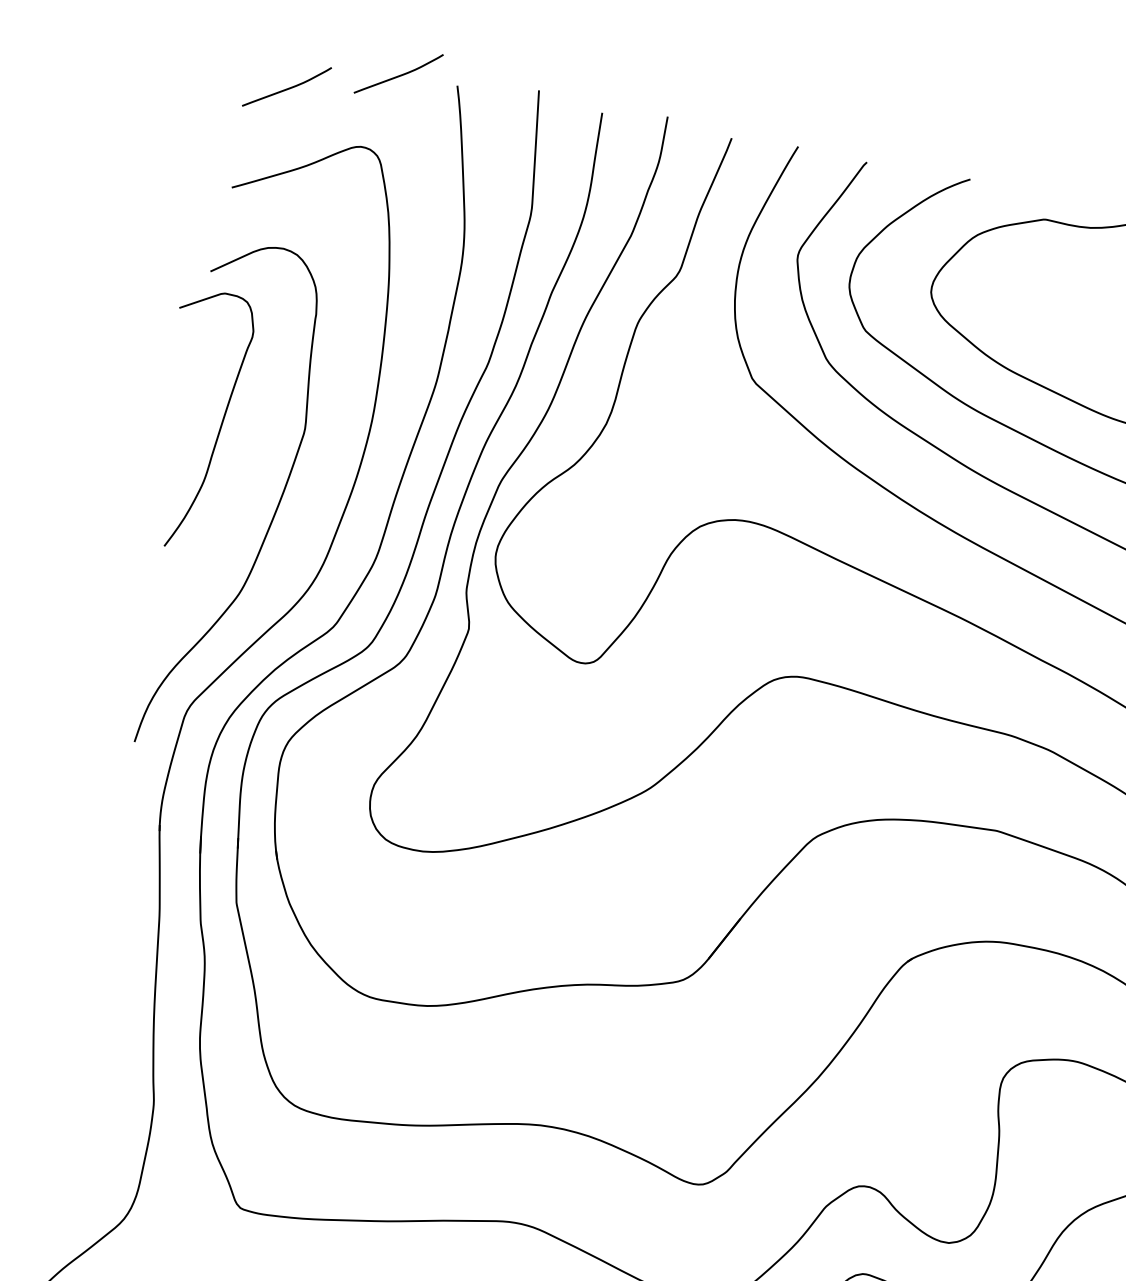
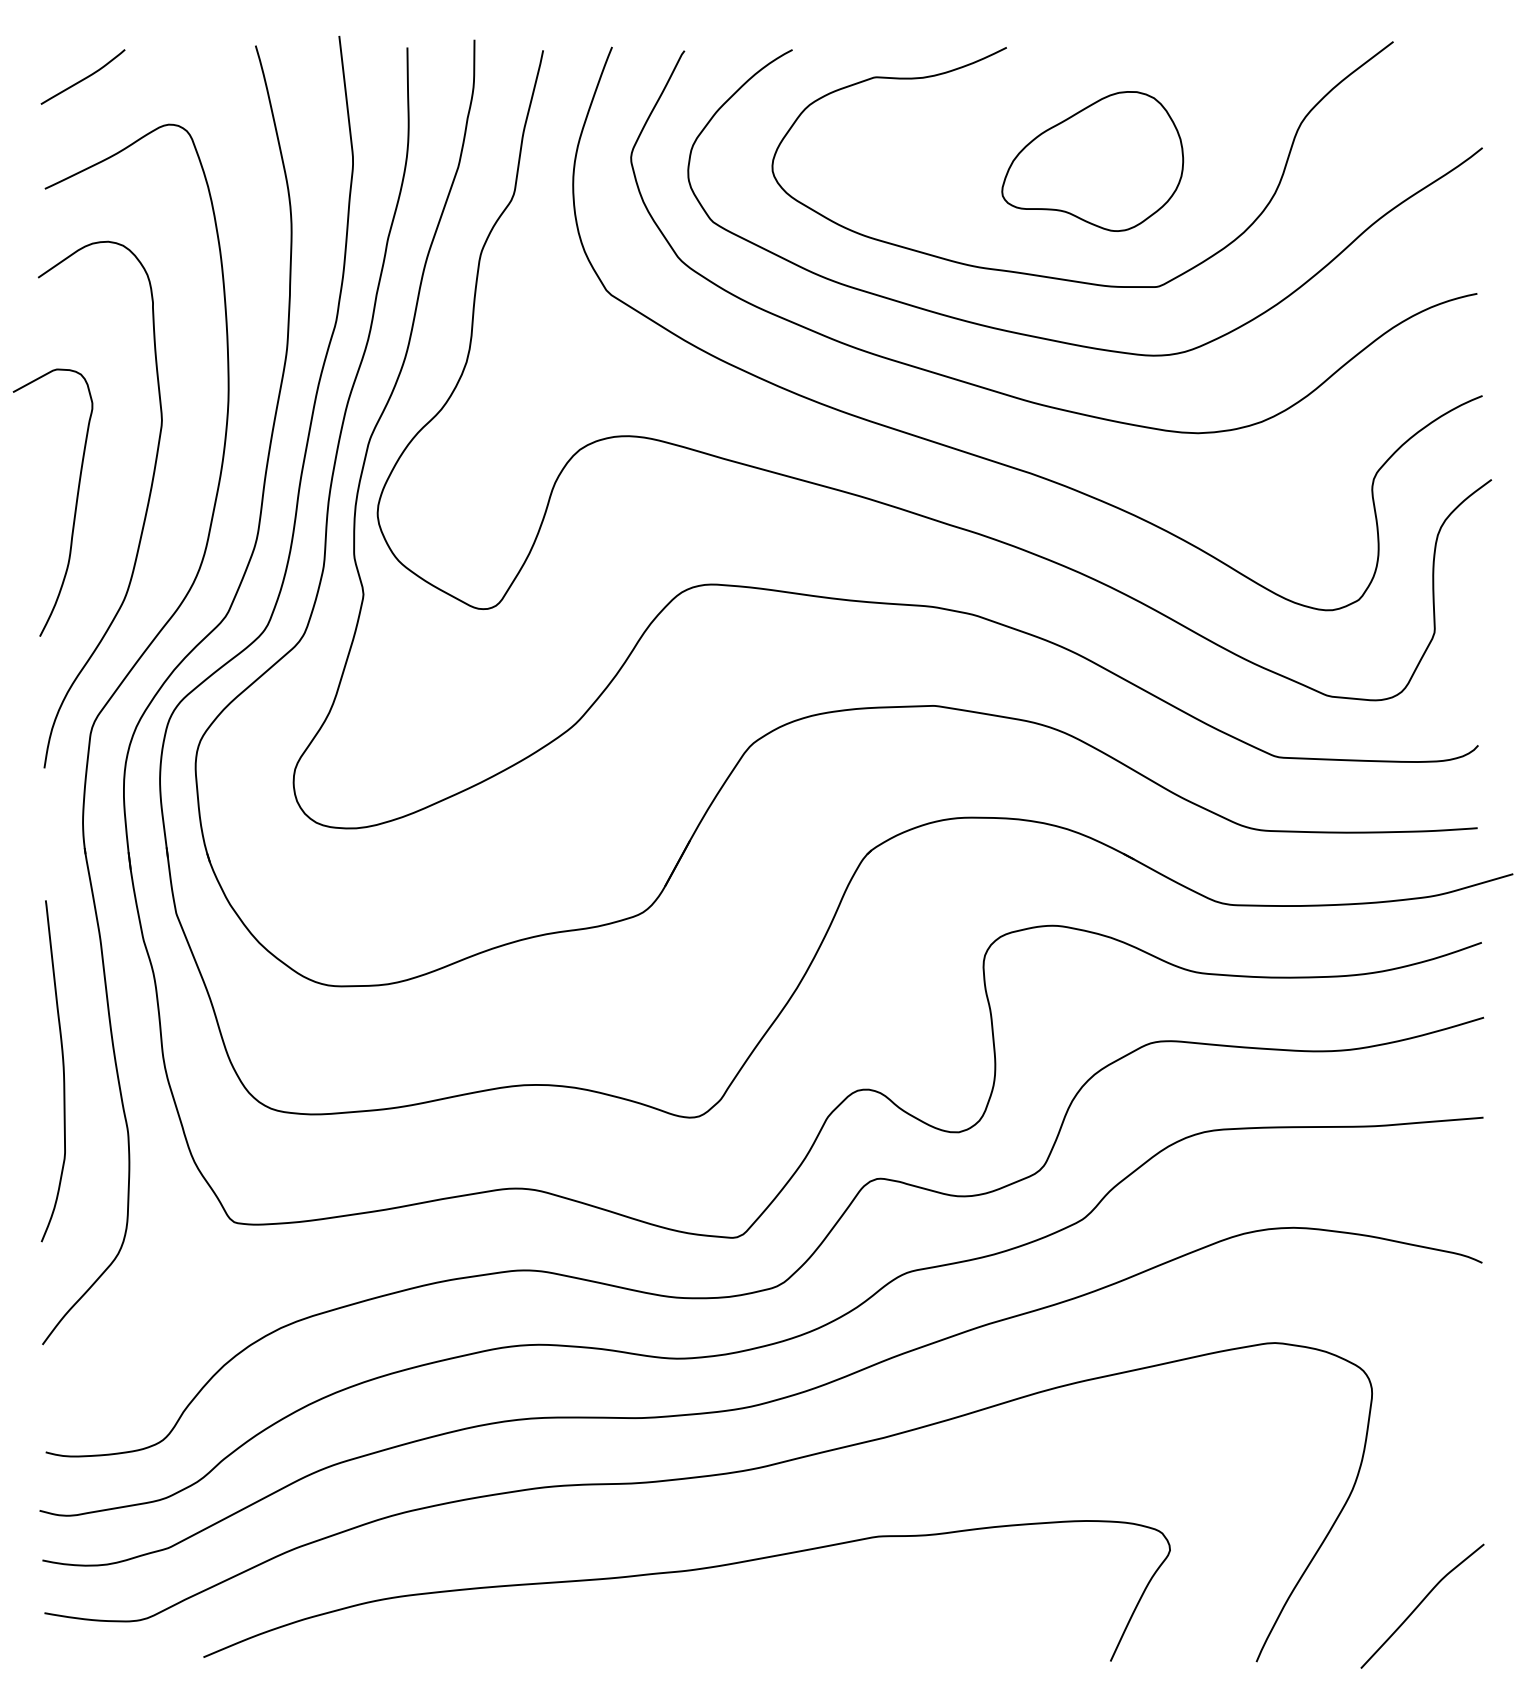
curve: (399, 74) -> (195, 44), removed
curve: (220, 423) -> (75, 502), moved
curve: (101, 1034) -> (62, 1070), added

